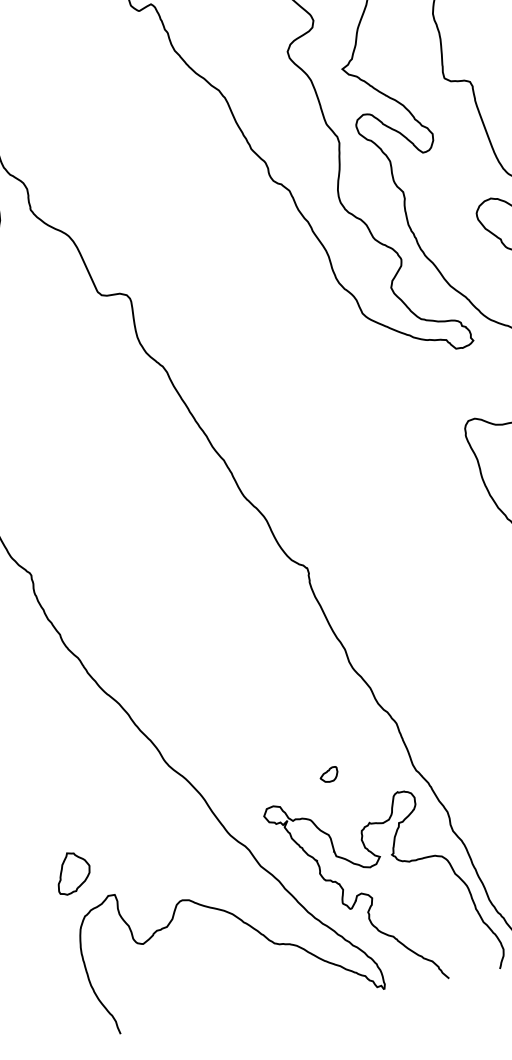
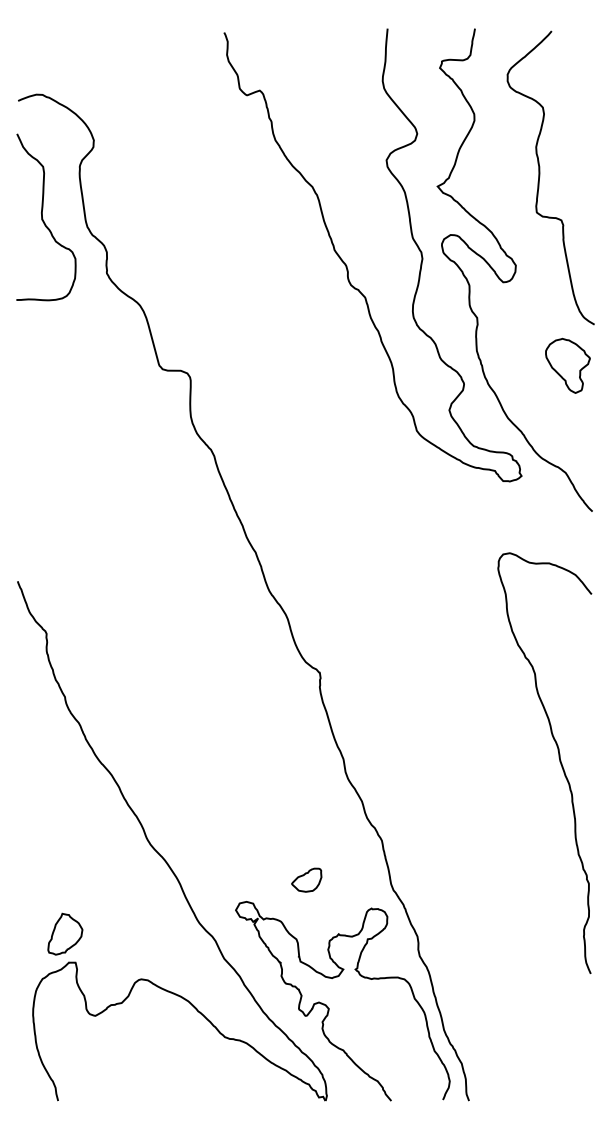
part: (328, 774) -> (306, 879), size x1.67
part: (73, 872) -> (65, 933), moved

